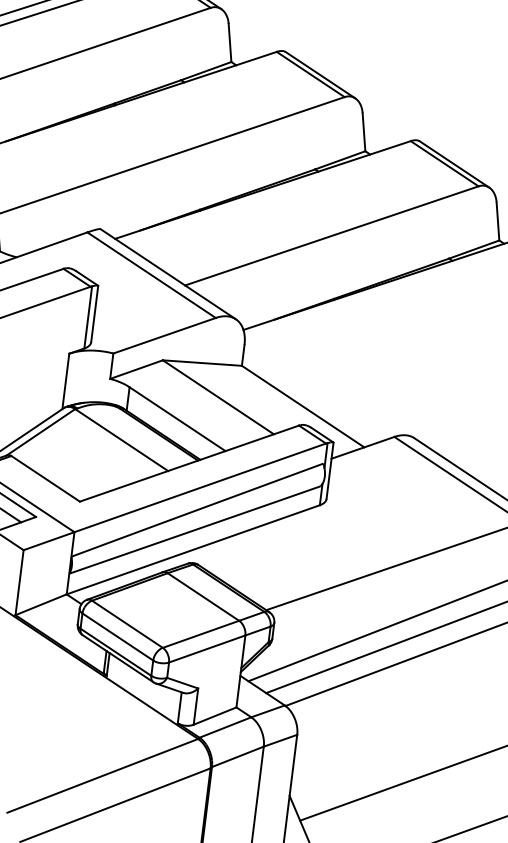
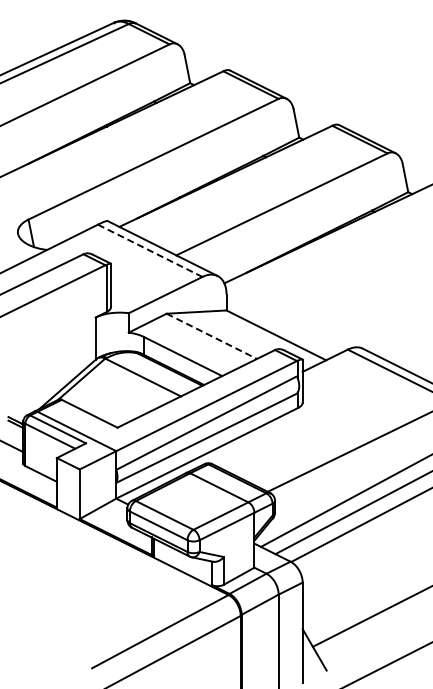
line: (151, 276) -> (150, 251), solid -> dashed
line: (217, 397) -> (211, 336), solid -> dashed

